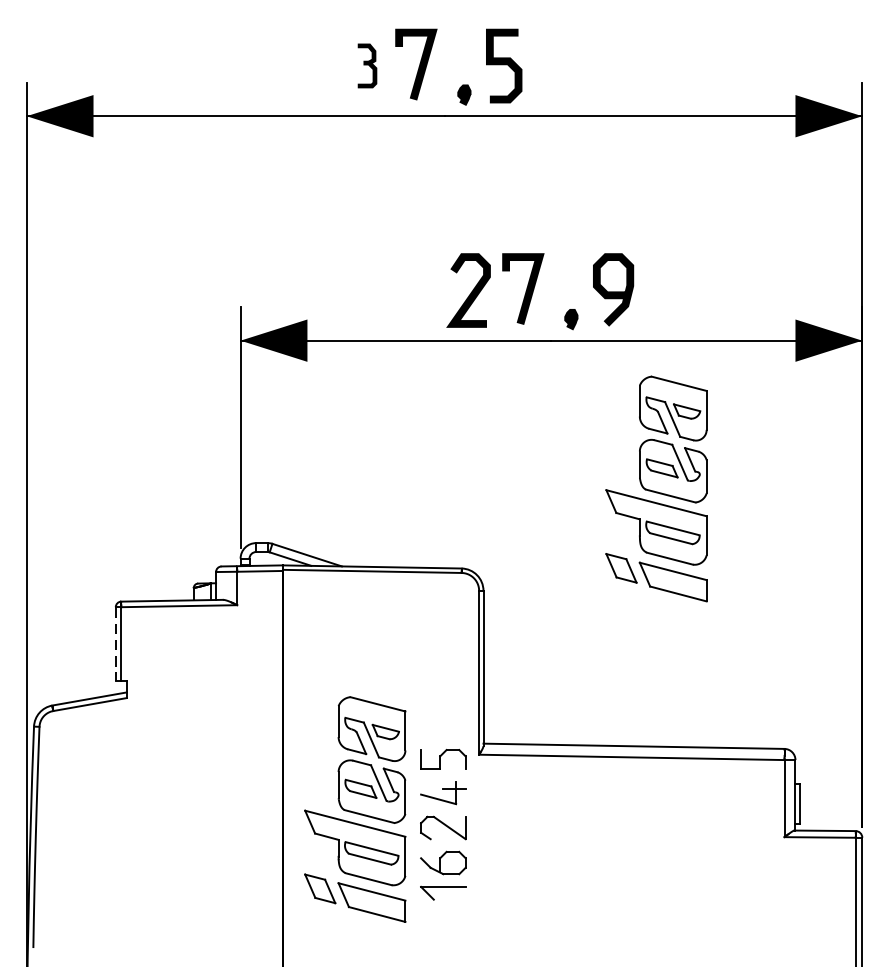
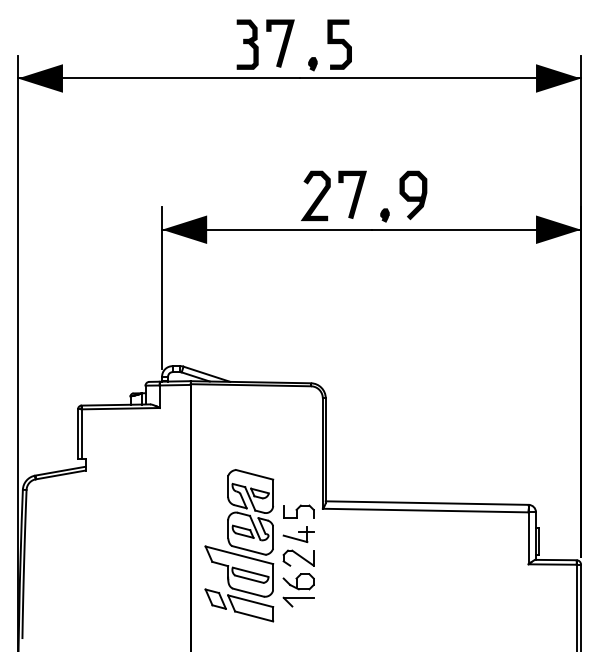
part: (367, 65) -> (247, 44), size x1.67
part: (656, 488) -> (442, 329), removed
line: (115, 644) -> (77, 434), dashed -> solid

